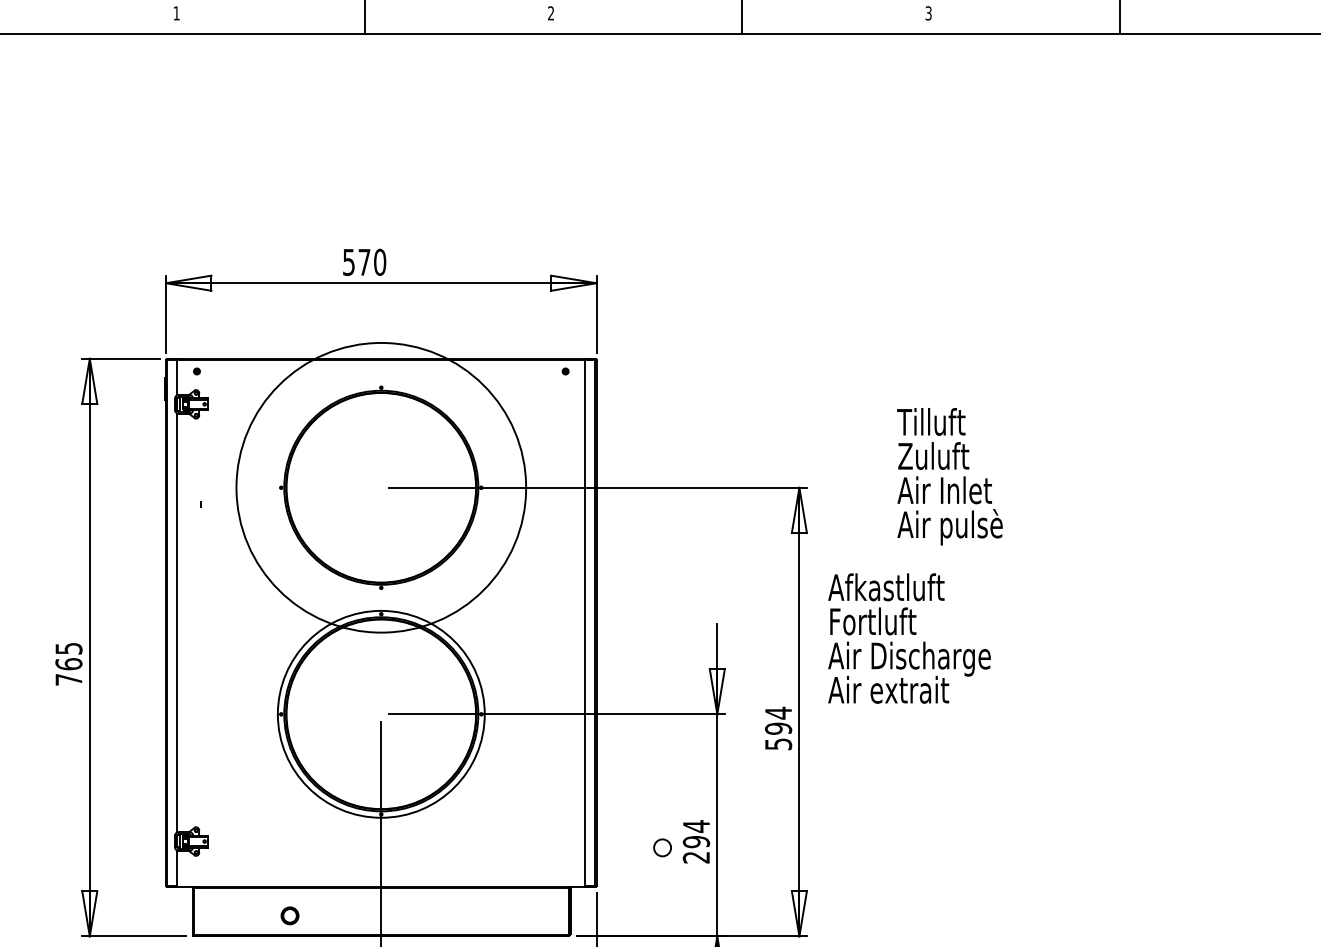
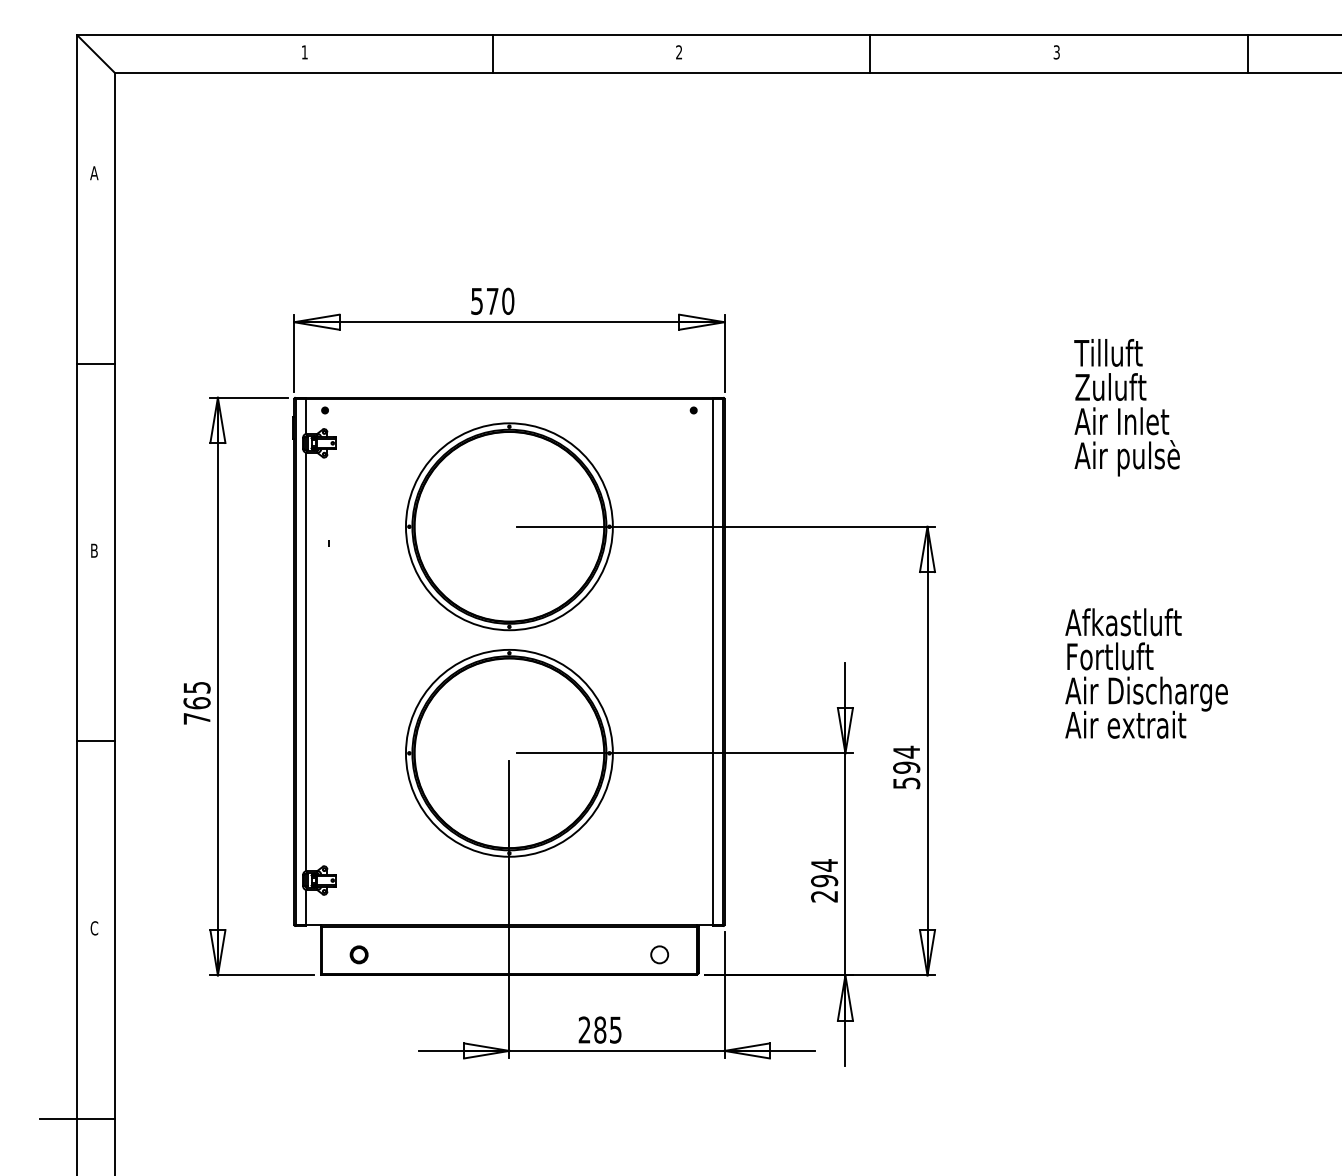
text: (949, 476) -> (1126, 407), moved
circle: (380, 487) -> (508, 526), size x0.71
text: (909, 638) -> (1146, 673), moved
circle: (662, 847) -> (659, 954), moved
part: (289, 915) -> (358, 954), moved

